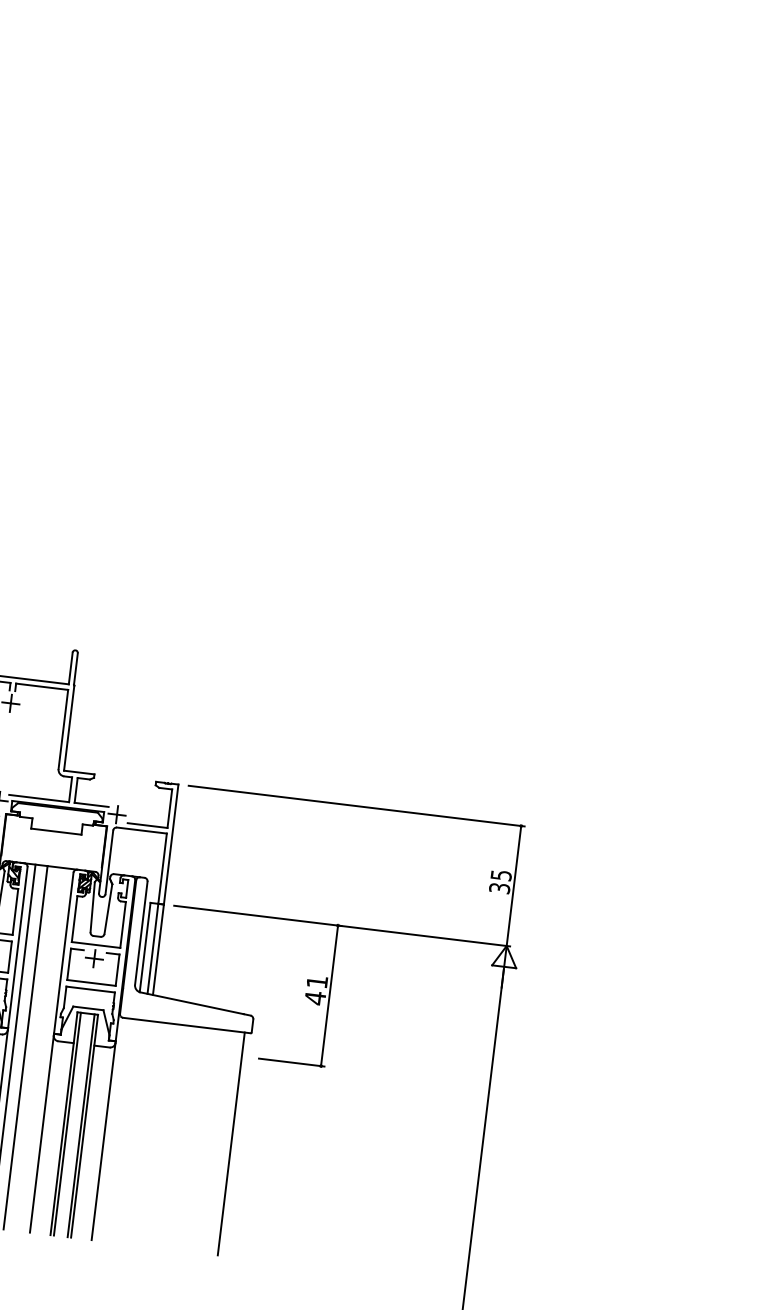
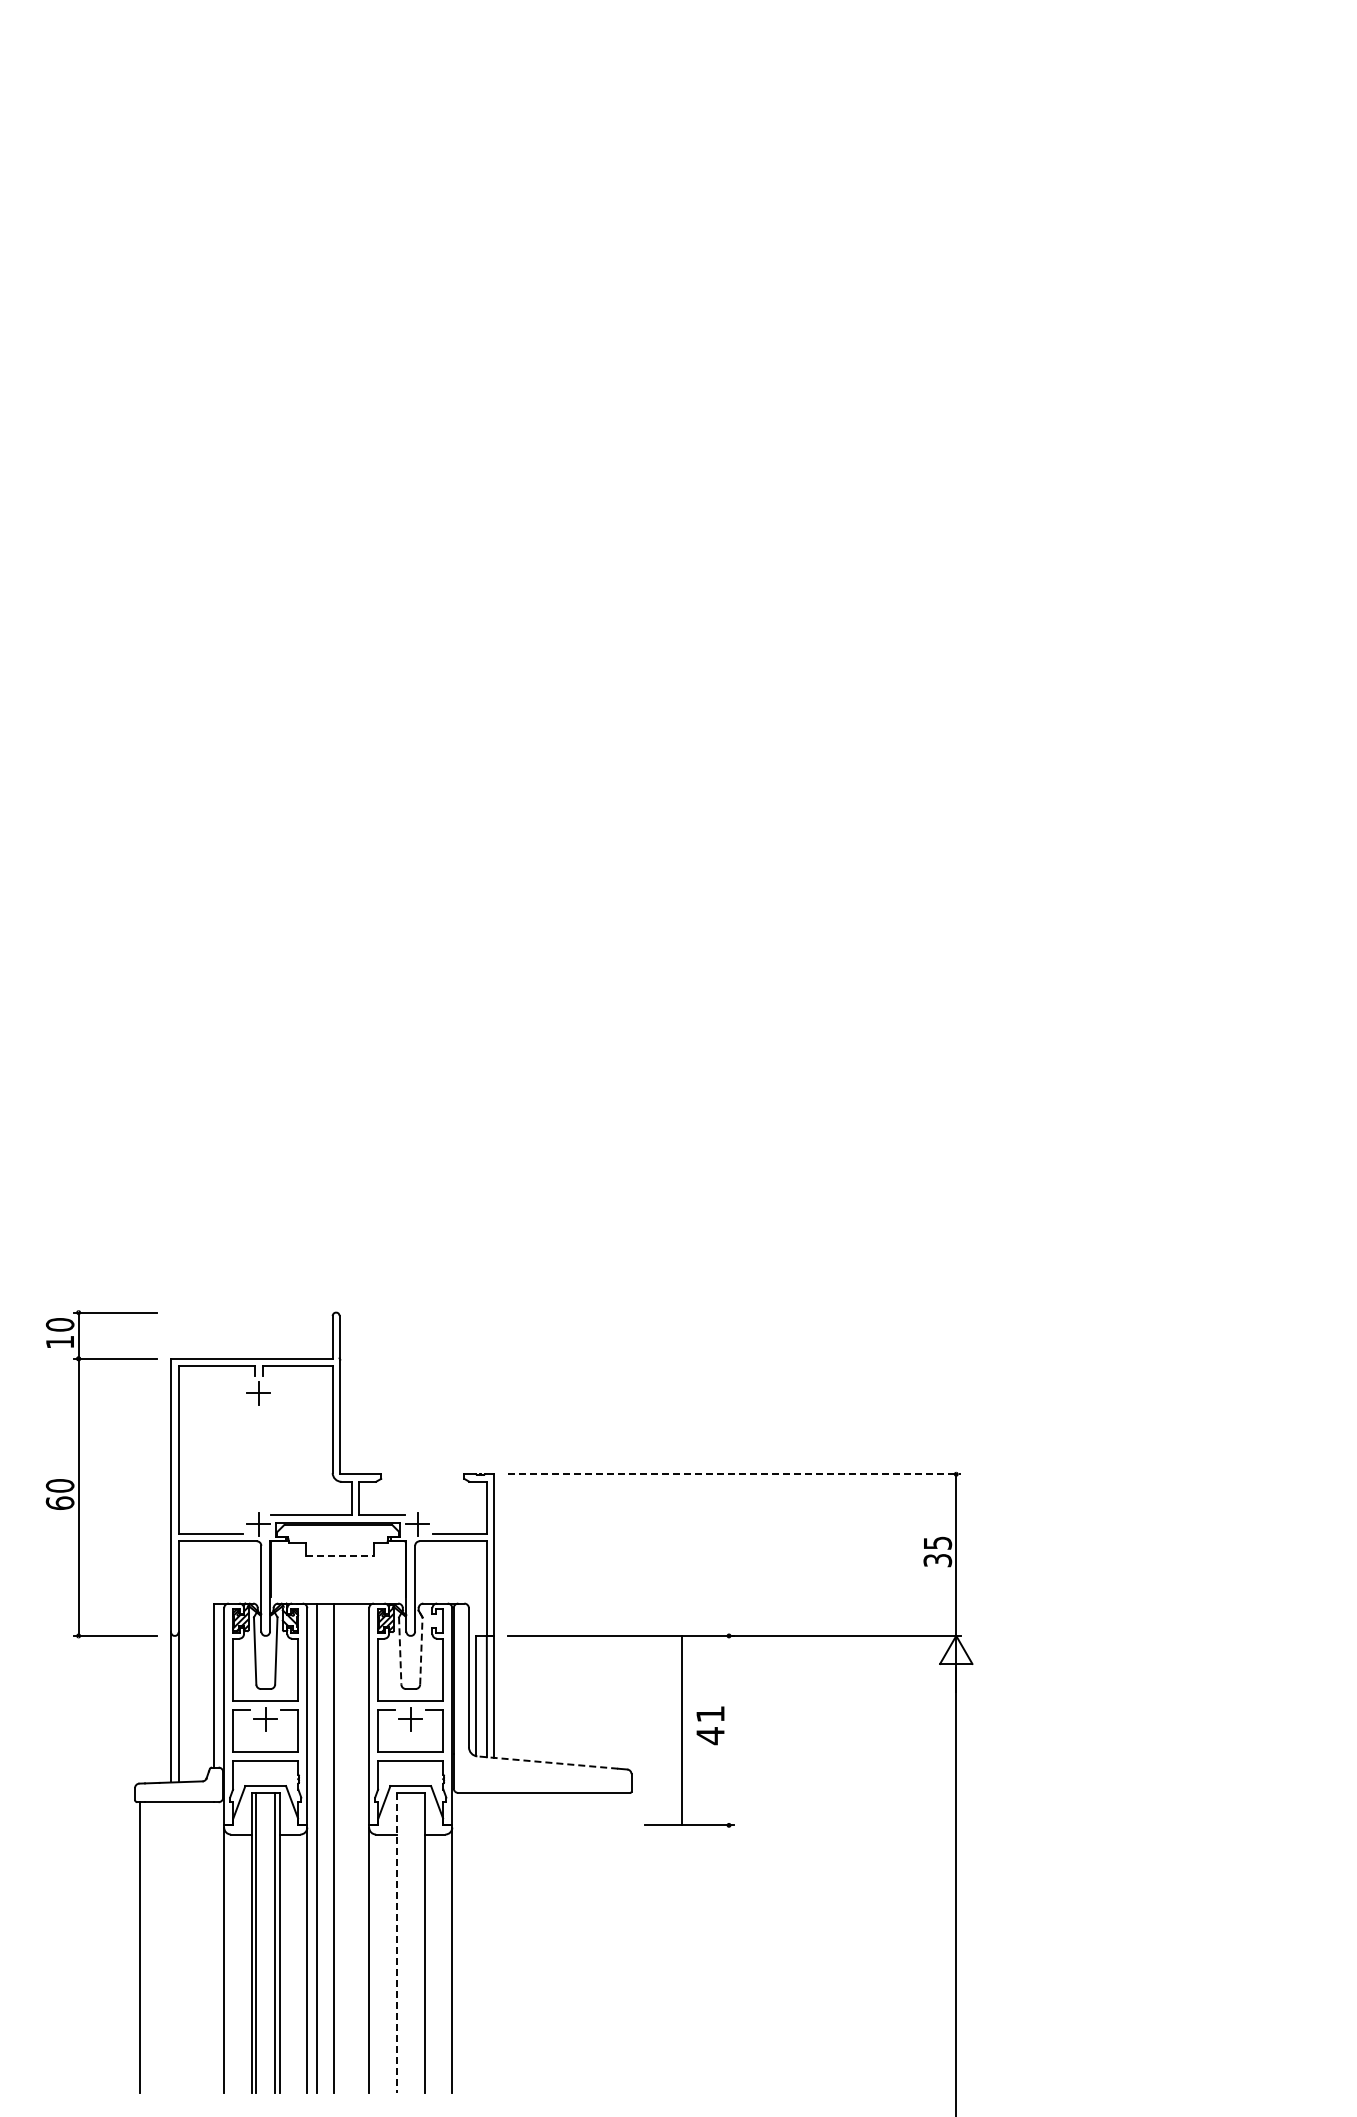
line: (357, 806) -> (735, 1474), solid -> dashed
line: (56, 831) -> (339, 1556), solid -> dashed
line: (92, 906) -> (400, 1650), solid -> dashed
line: (108, 908) -> (421, 1650), solid -> dashed
line: (329, 995) -> (682, 1730), moved
line: (191, 1003) -> (547, 1762), solid -> dashed
line: (63, 1123) -> (396, 1943), solid -> dashed
line: (67, 1124) -> (401, 1943), removed
line: (81, 1126) -> (420, 1943), removed
line: (231, 1143) -> (622, 1942), removed

